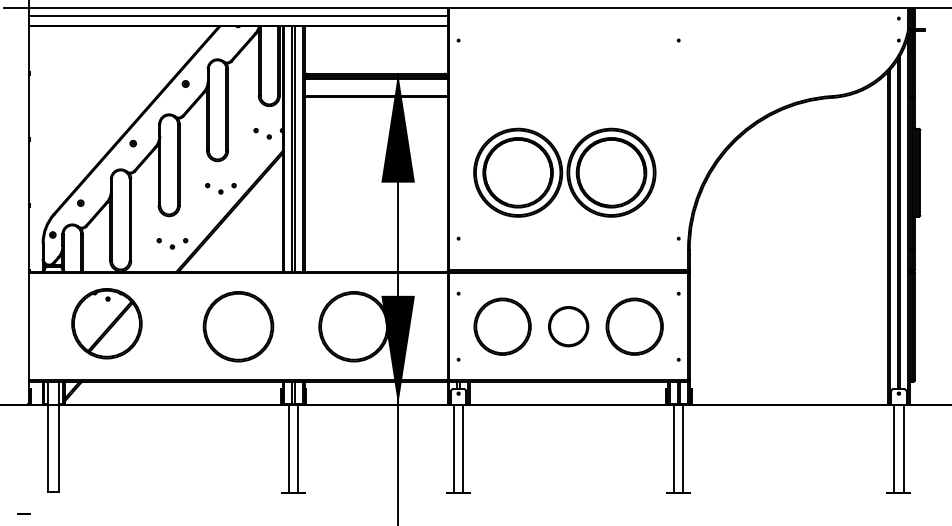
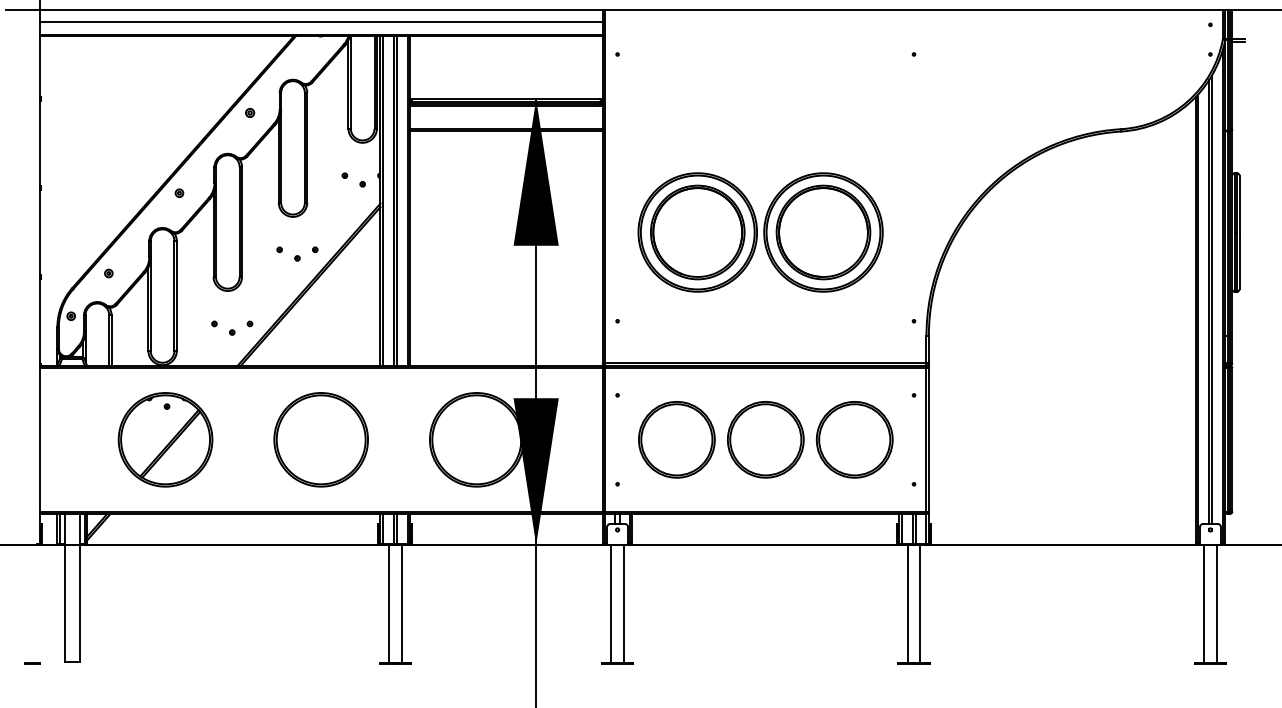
part: (106, 323) -> (164, 439), moved
part: (568, 326) -> (765, 439), size x1.43
line: (23, 513) -> (31, 663), moved

